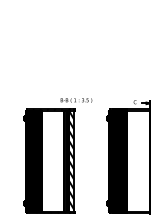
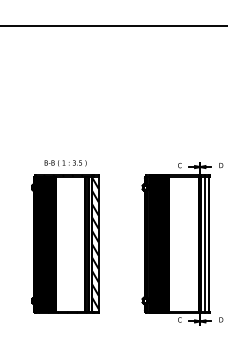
text: (76, 100) -> (65, 163), moved

